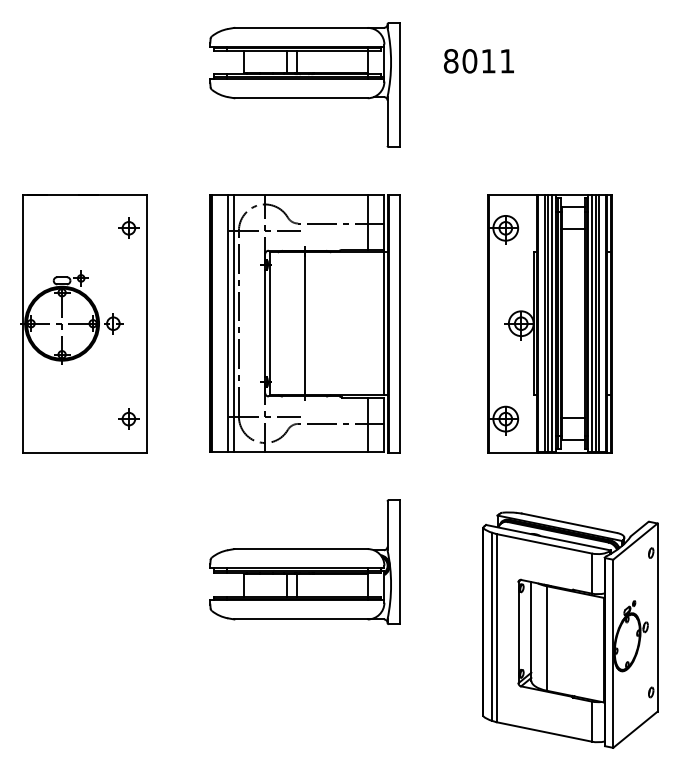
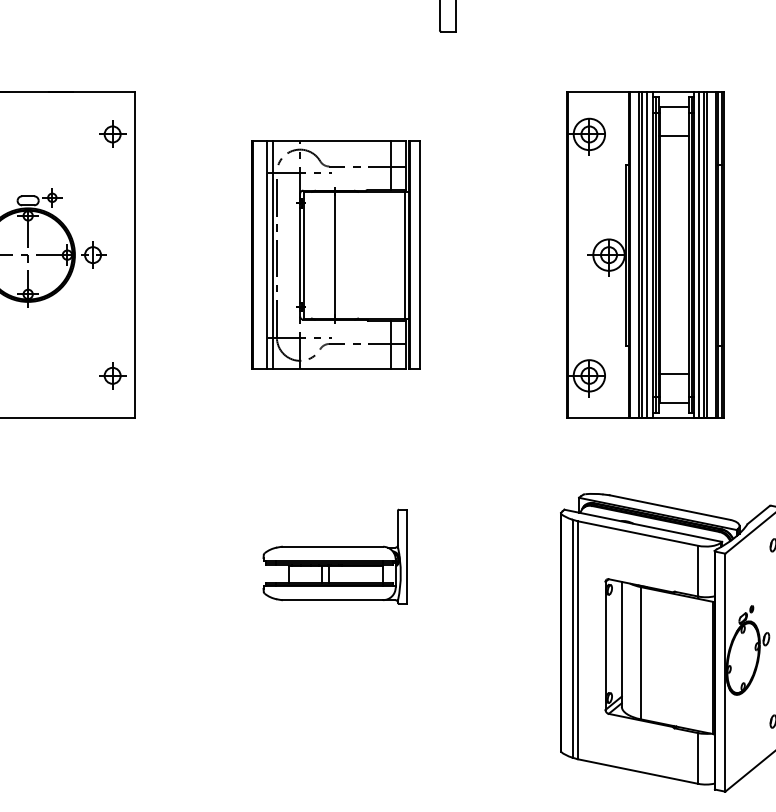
part: (304, 323) -> (334, 254), size x0.7
part: (304, 561) -> (334, 555), size x0.6

